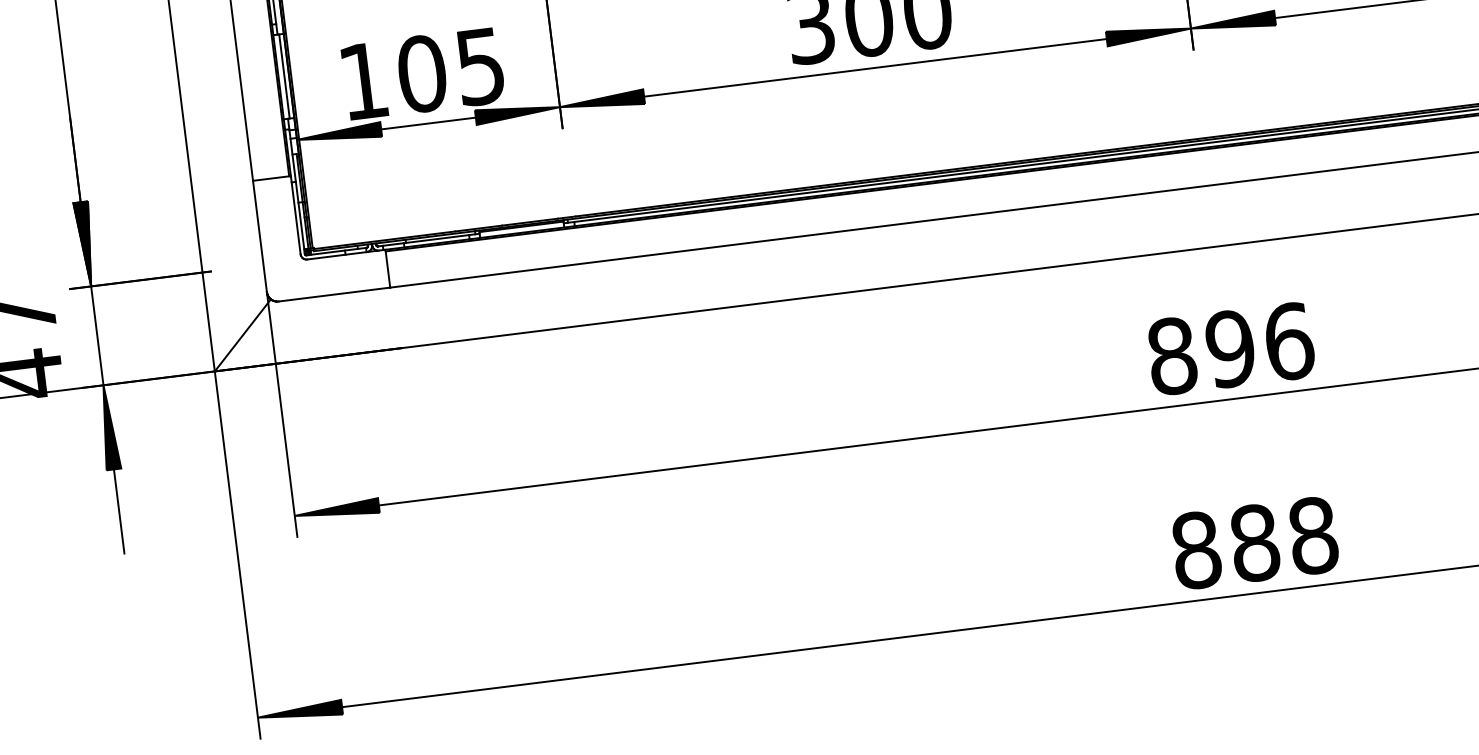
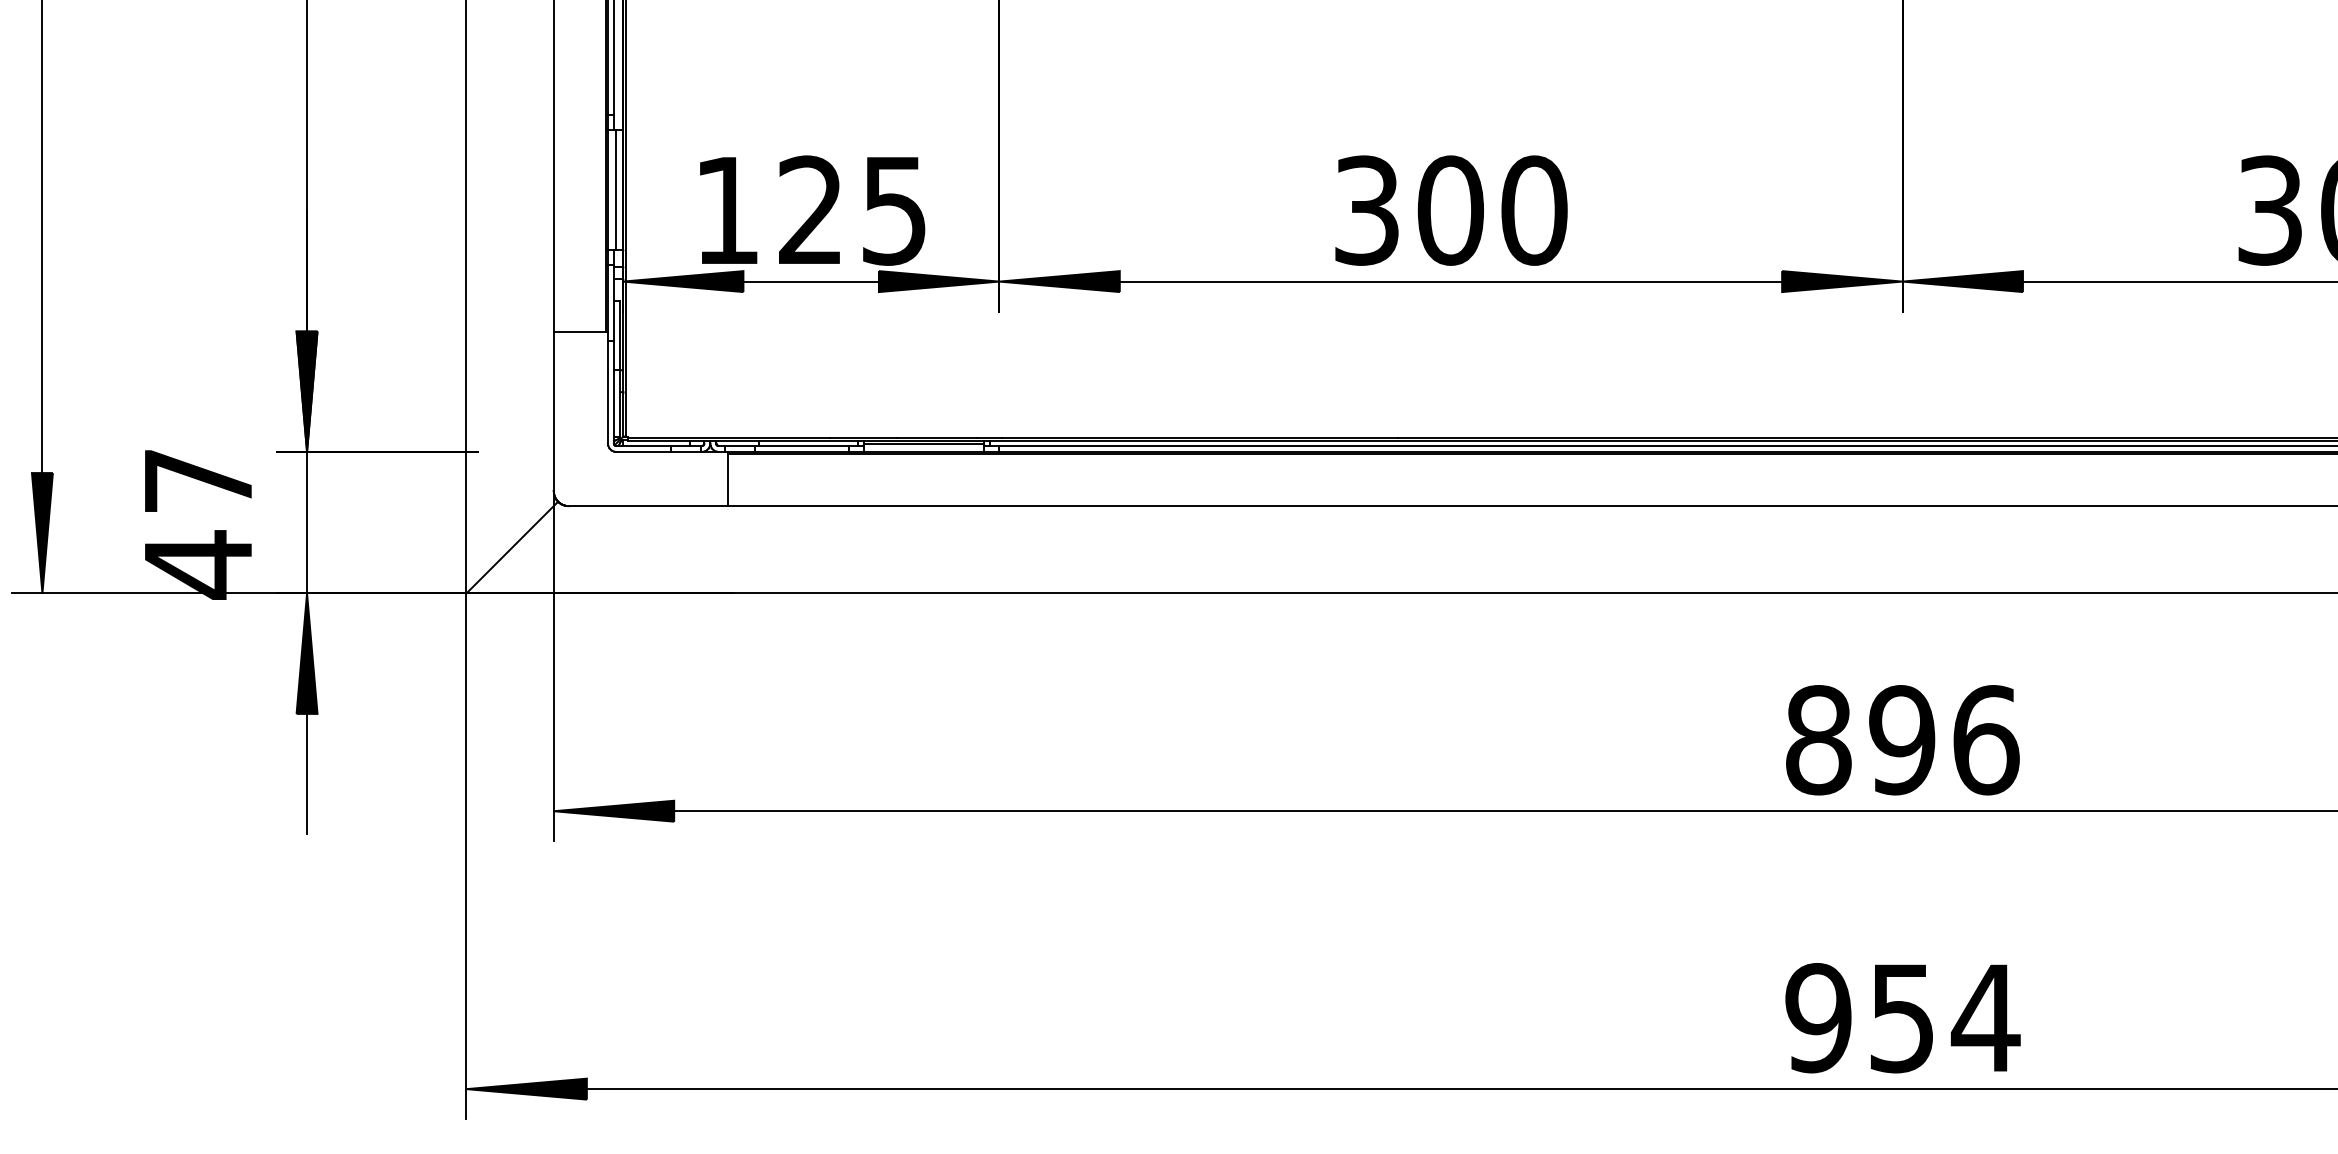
text: (422, 73) -> (811, 210), 105 -> 125
text: (1255, 543) -> (1902, 1018), 888 -> 954

